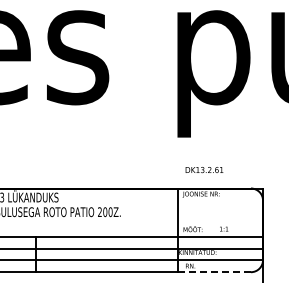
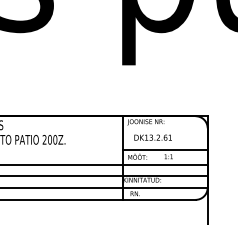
text: (204, 170) -> (153, 138), moved
line: (220, 222) -> (165, 150), added
line: (215, 272) -> (160, 200), dashed -> solid

